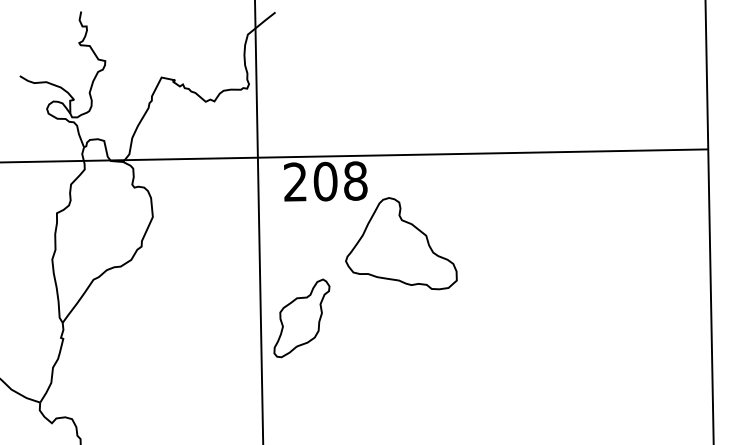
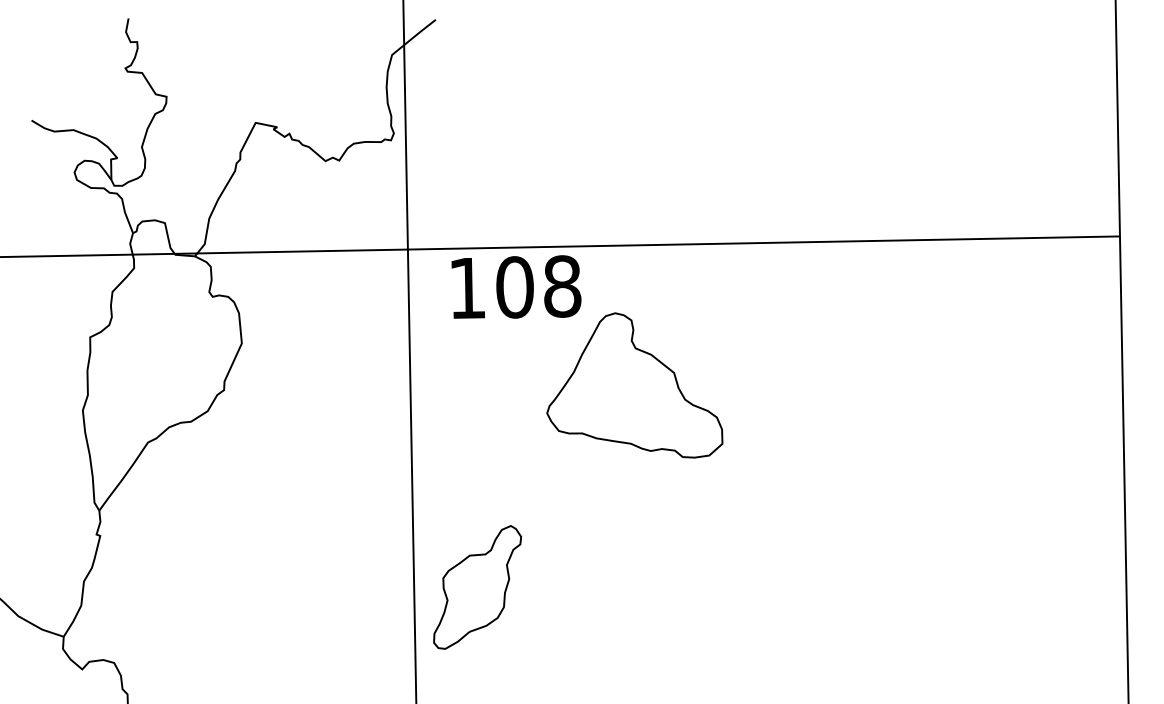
text: (295, 181) -> (467, 287), 208 -> 108
part: (301, 318) -> (476, 587), moved

